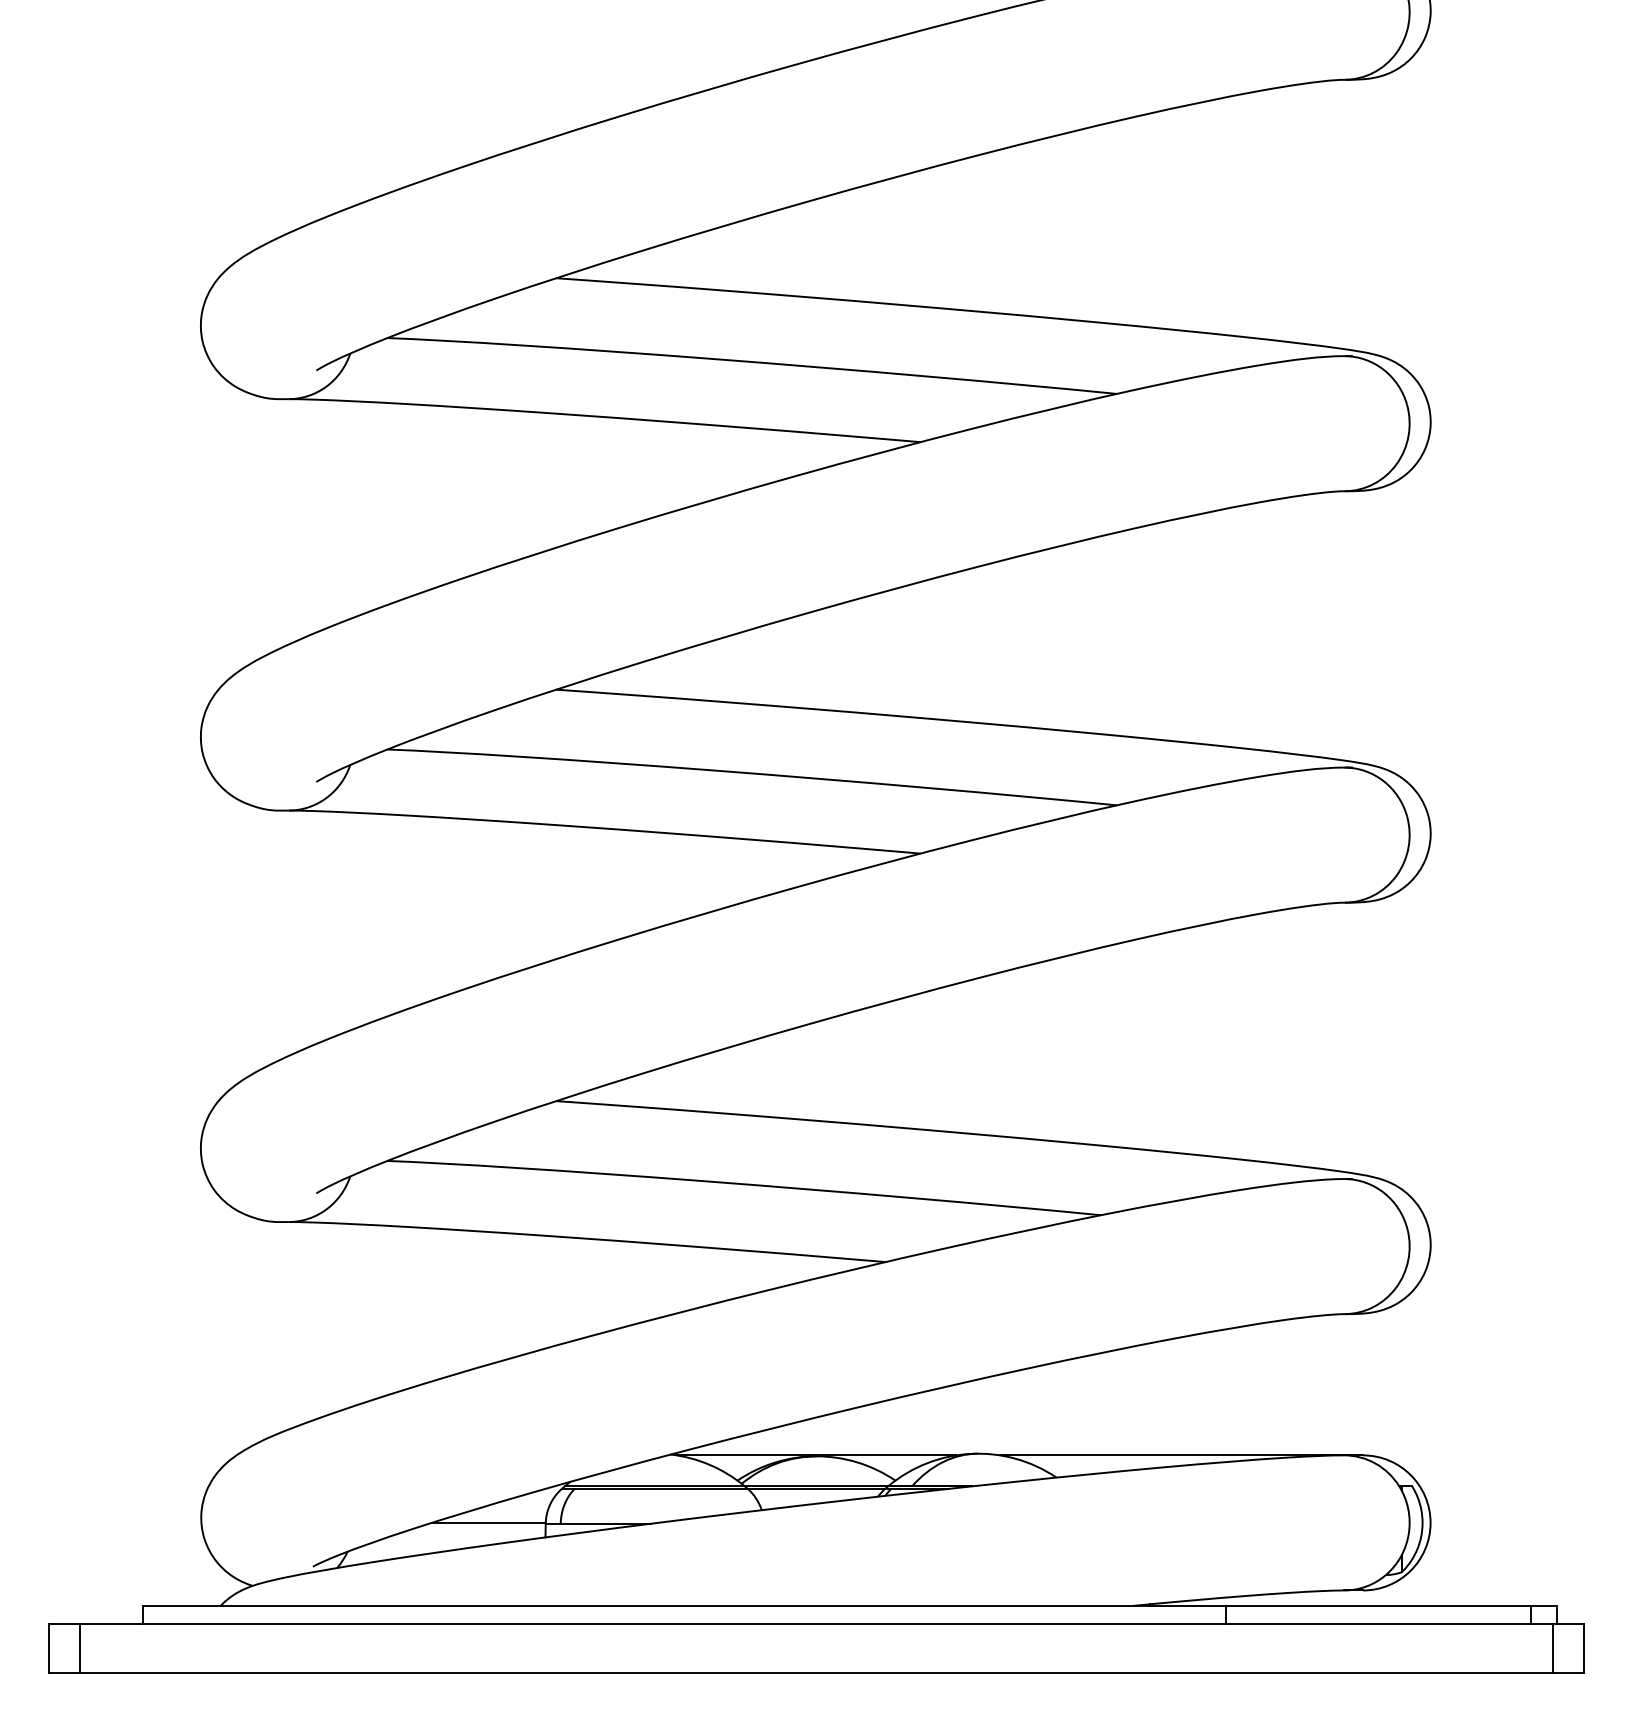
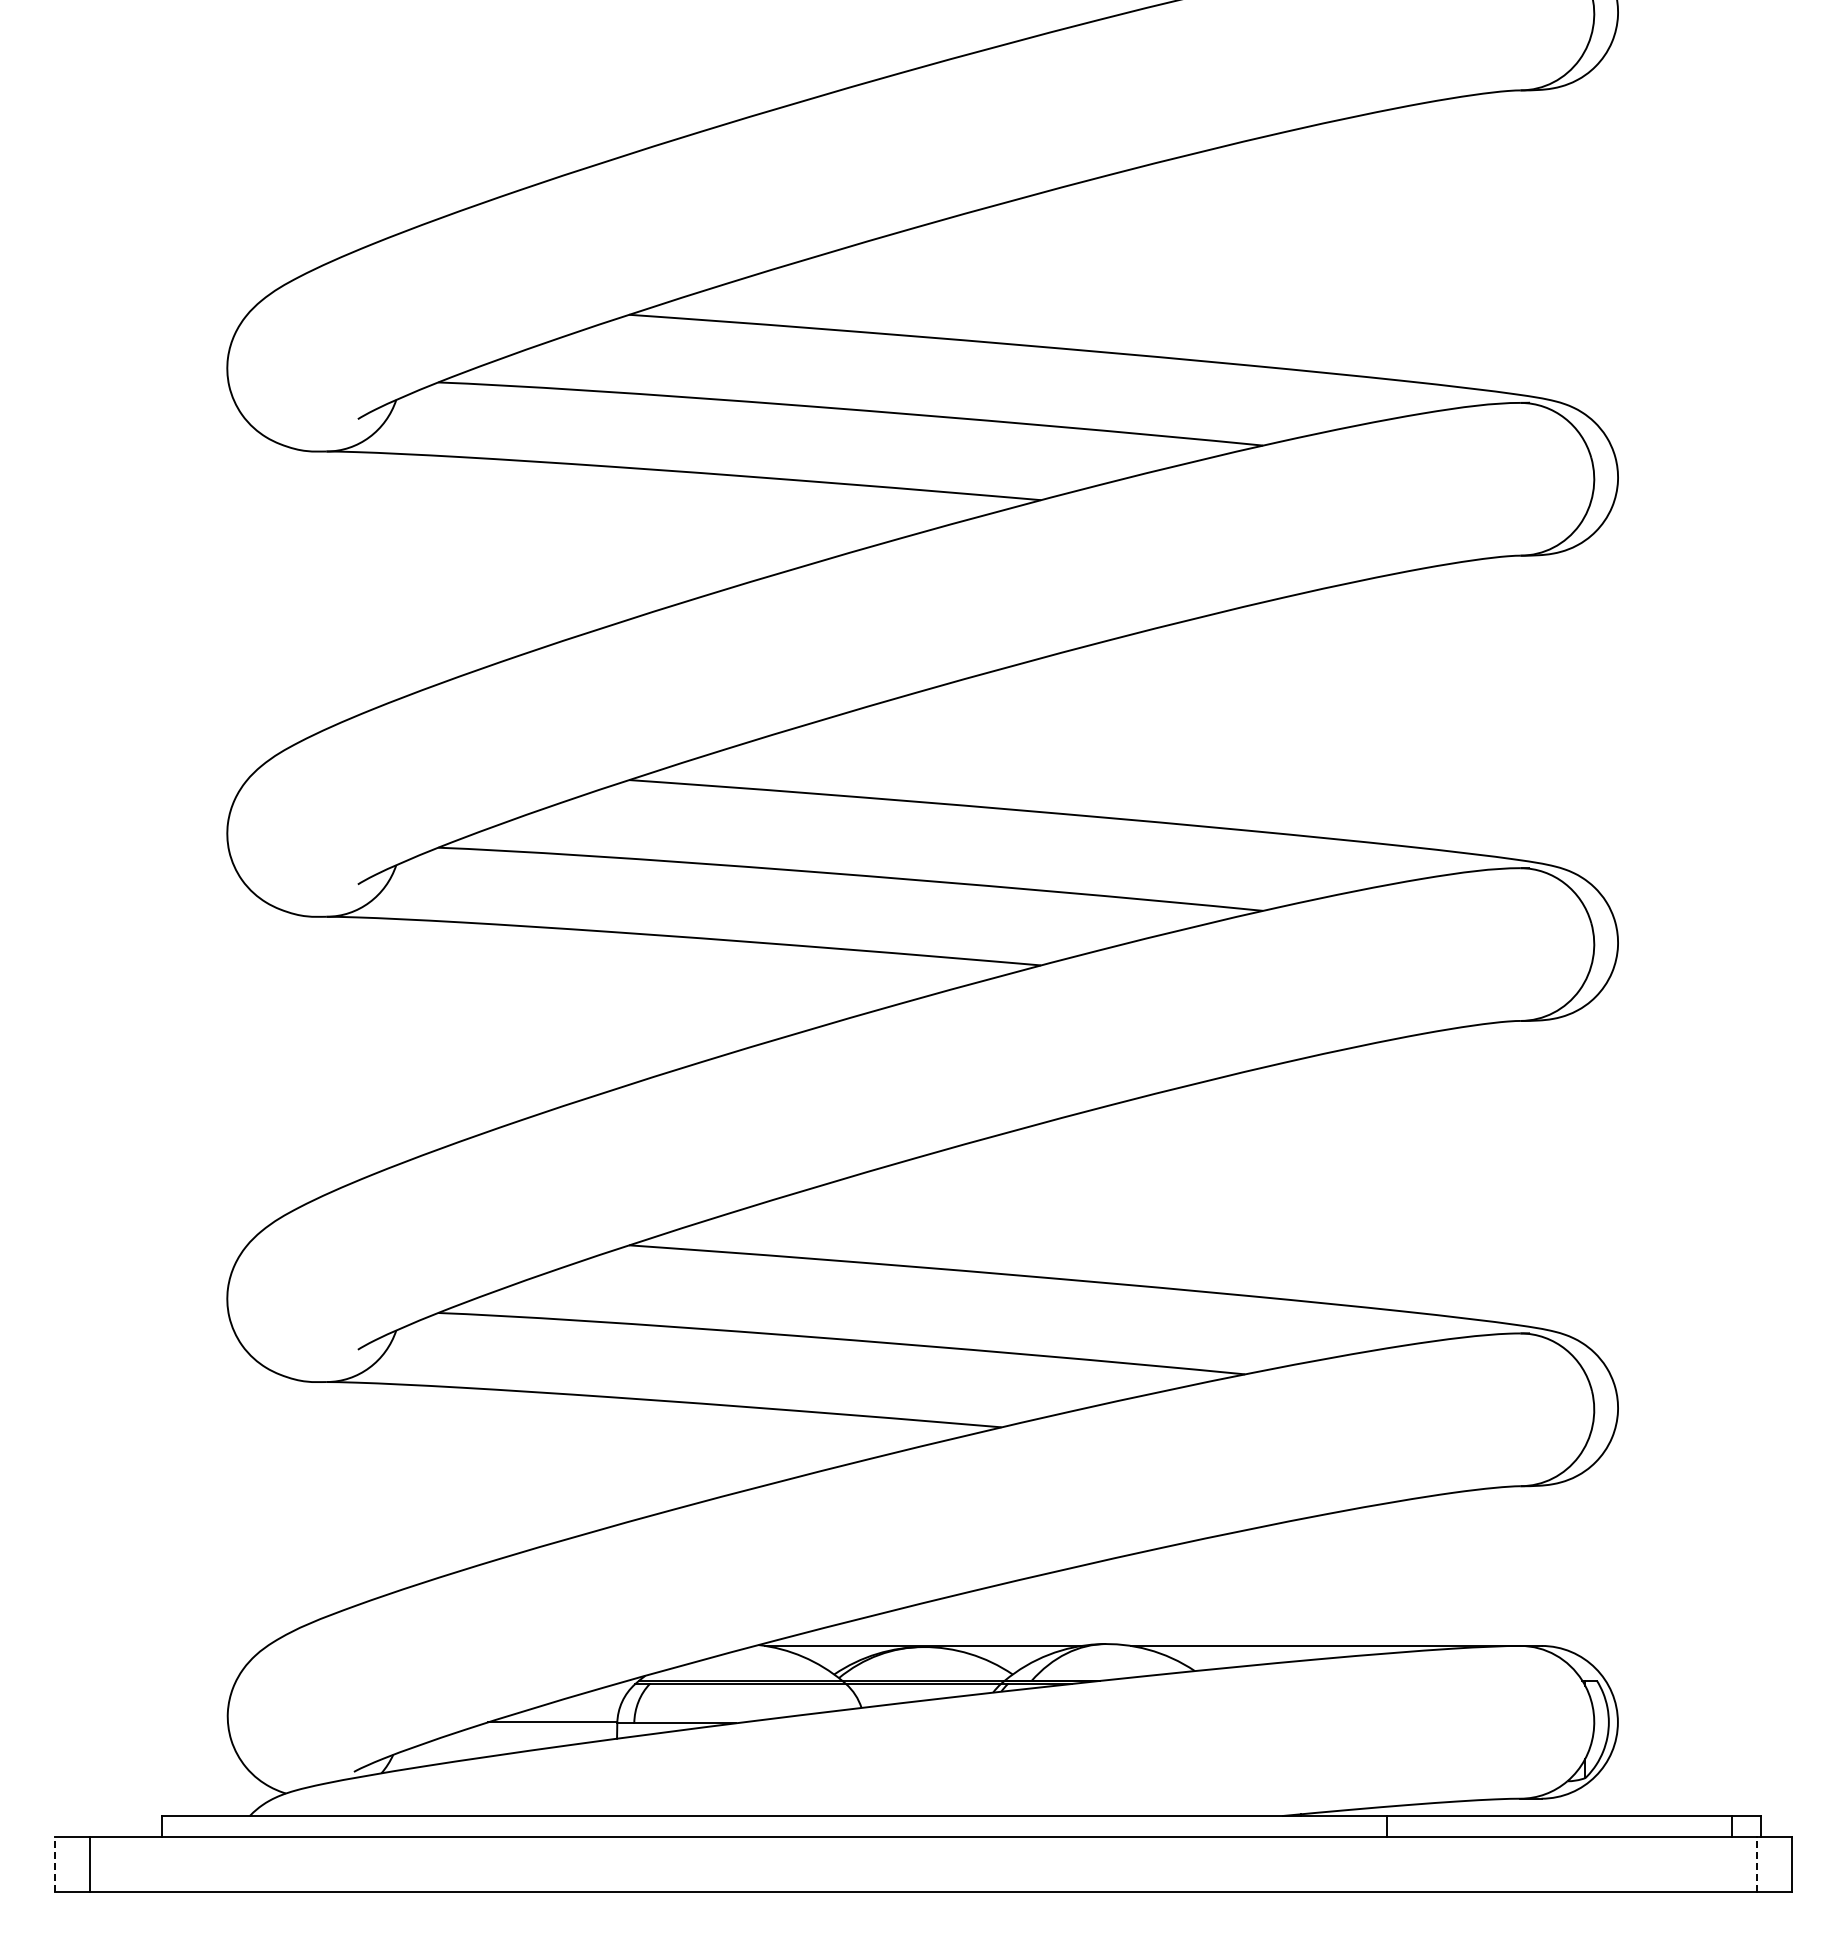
line: (48, 1648) -> (55, 1864), solid -> dashed
line: (1553, 1648) -> (1756, 1864), solid -> dashed

